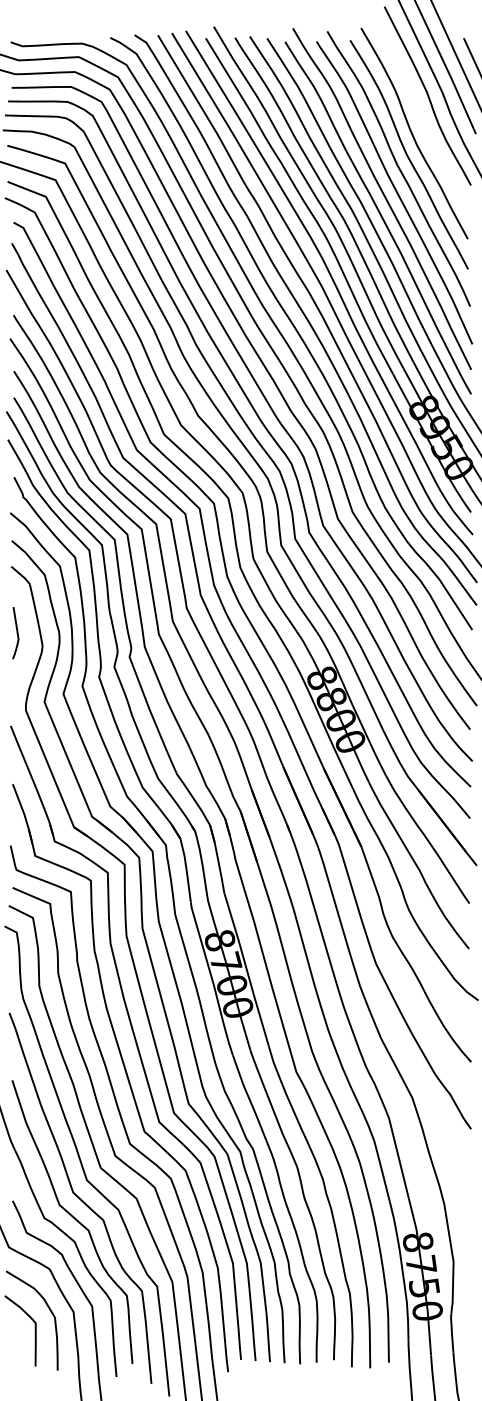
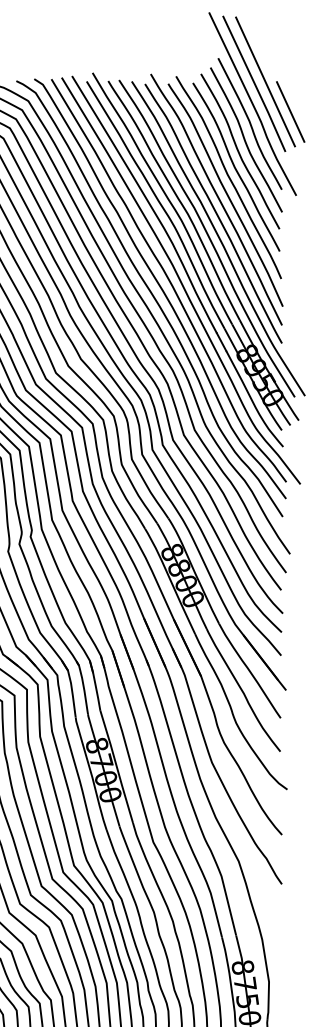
curve: (421, 117) -> (245, 139), added

